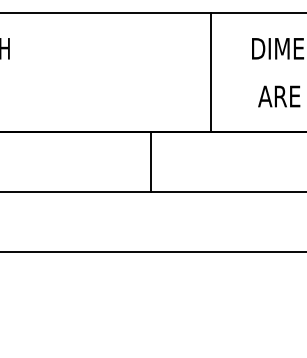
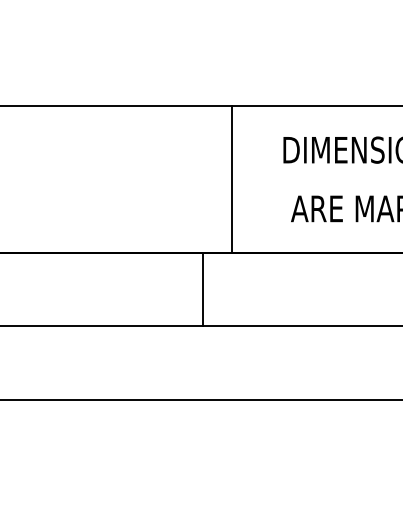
line: (151, 162) -> (203, 289), moved

